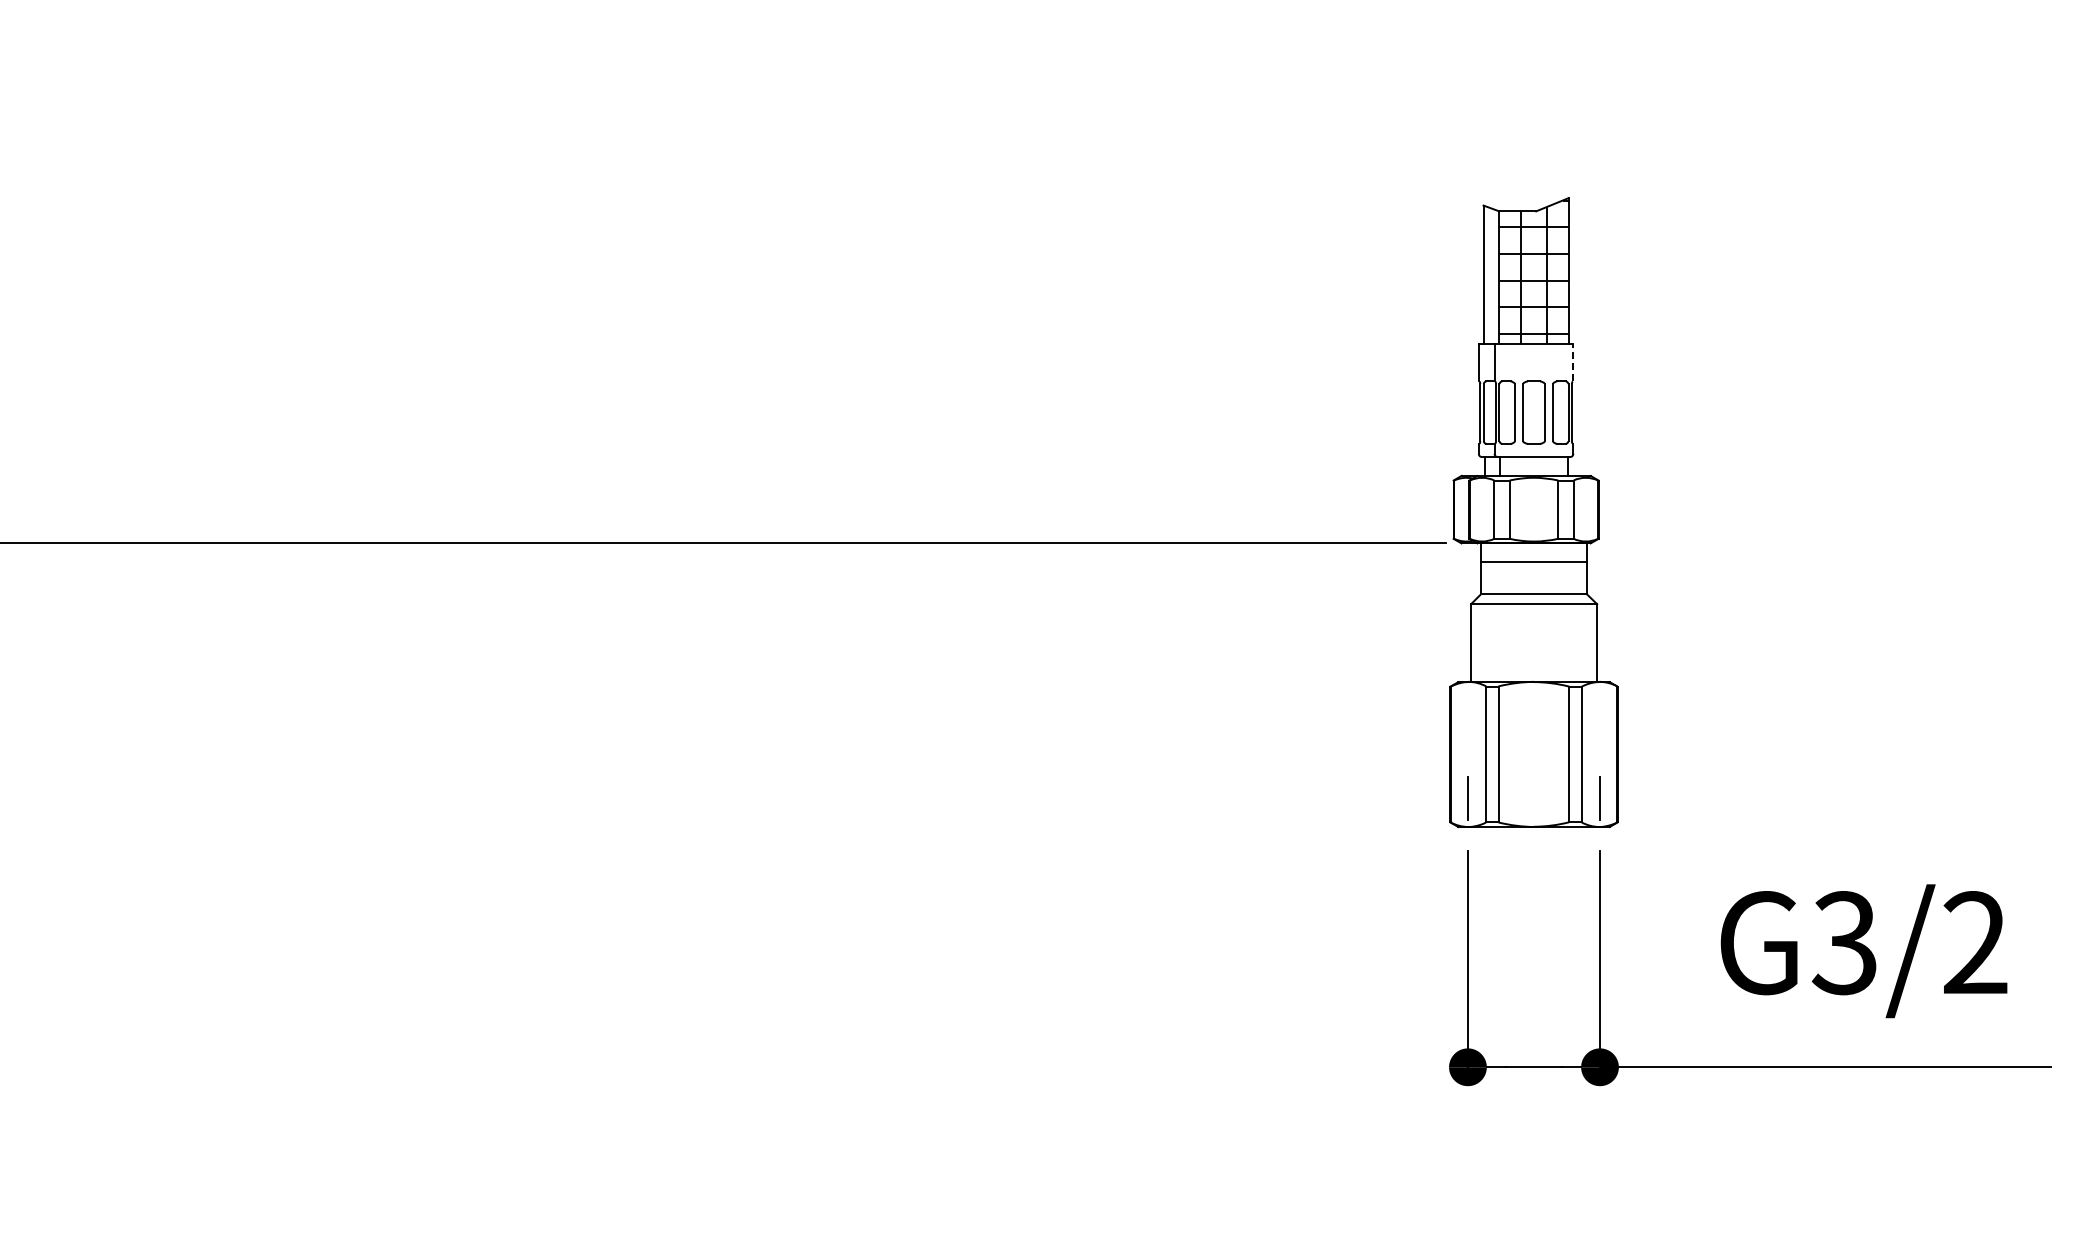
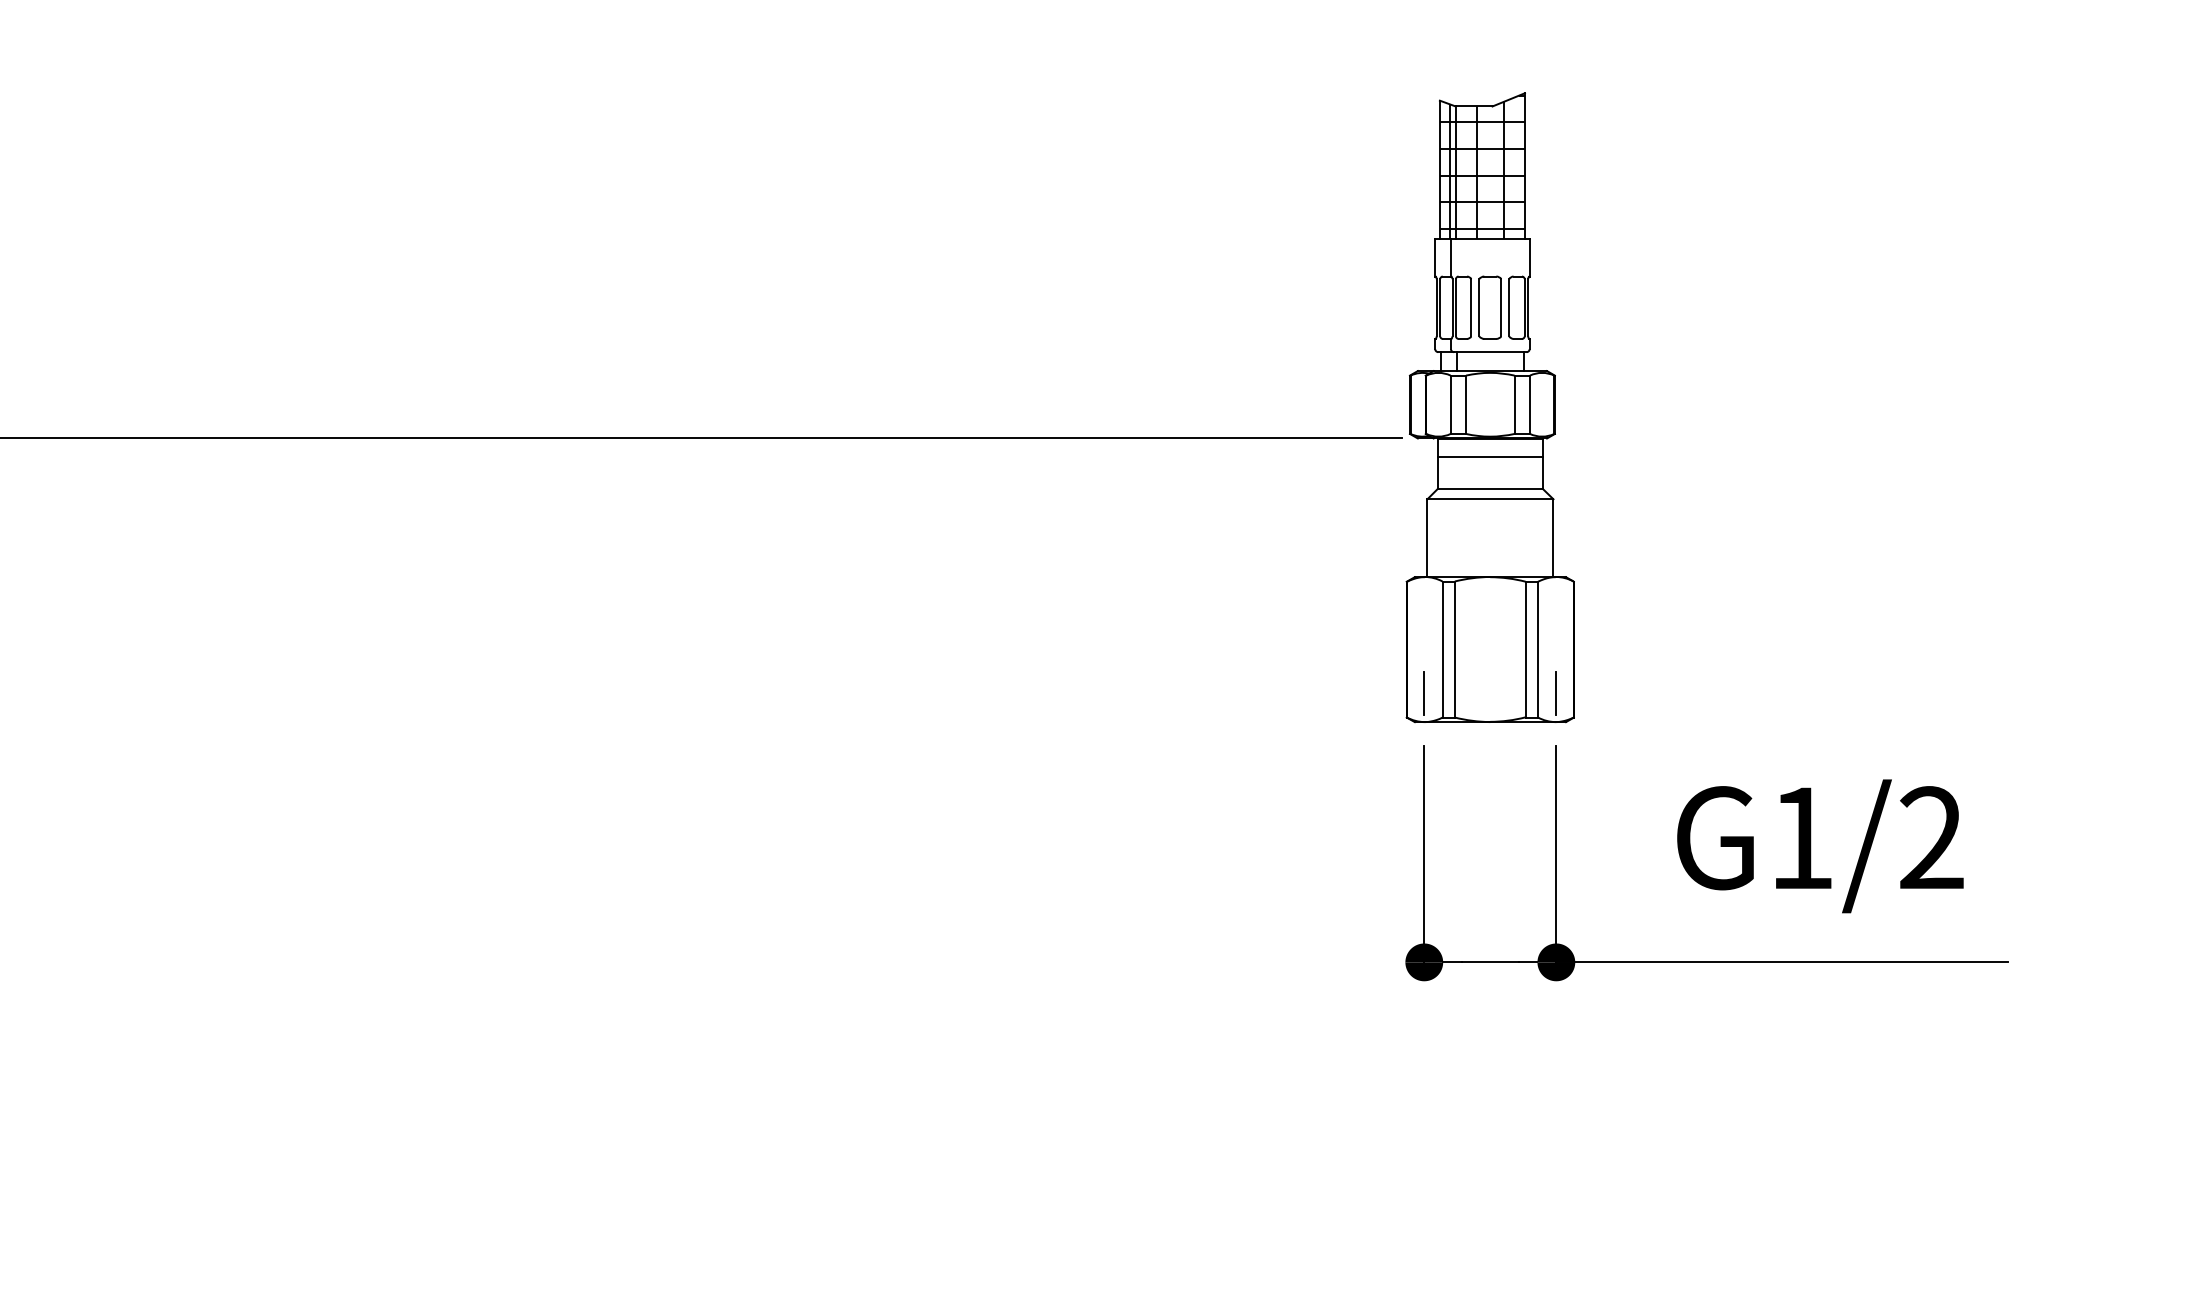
hatch: (1491, 276) -> (1447, 171), added
line: (1573, 362) -> (1529, 257), dashed -> solid
text: (1844, 943) -> (1800, 838), G3/2 -> G1/2

